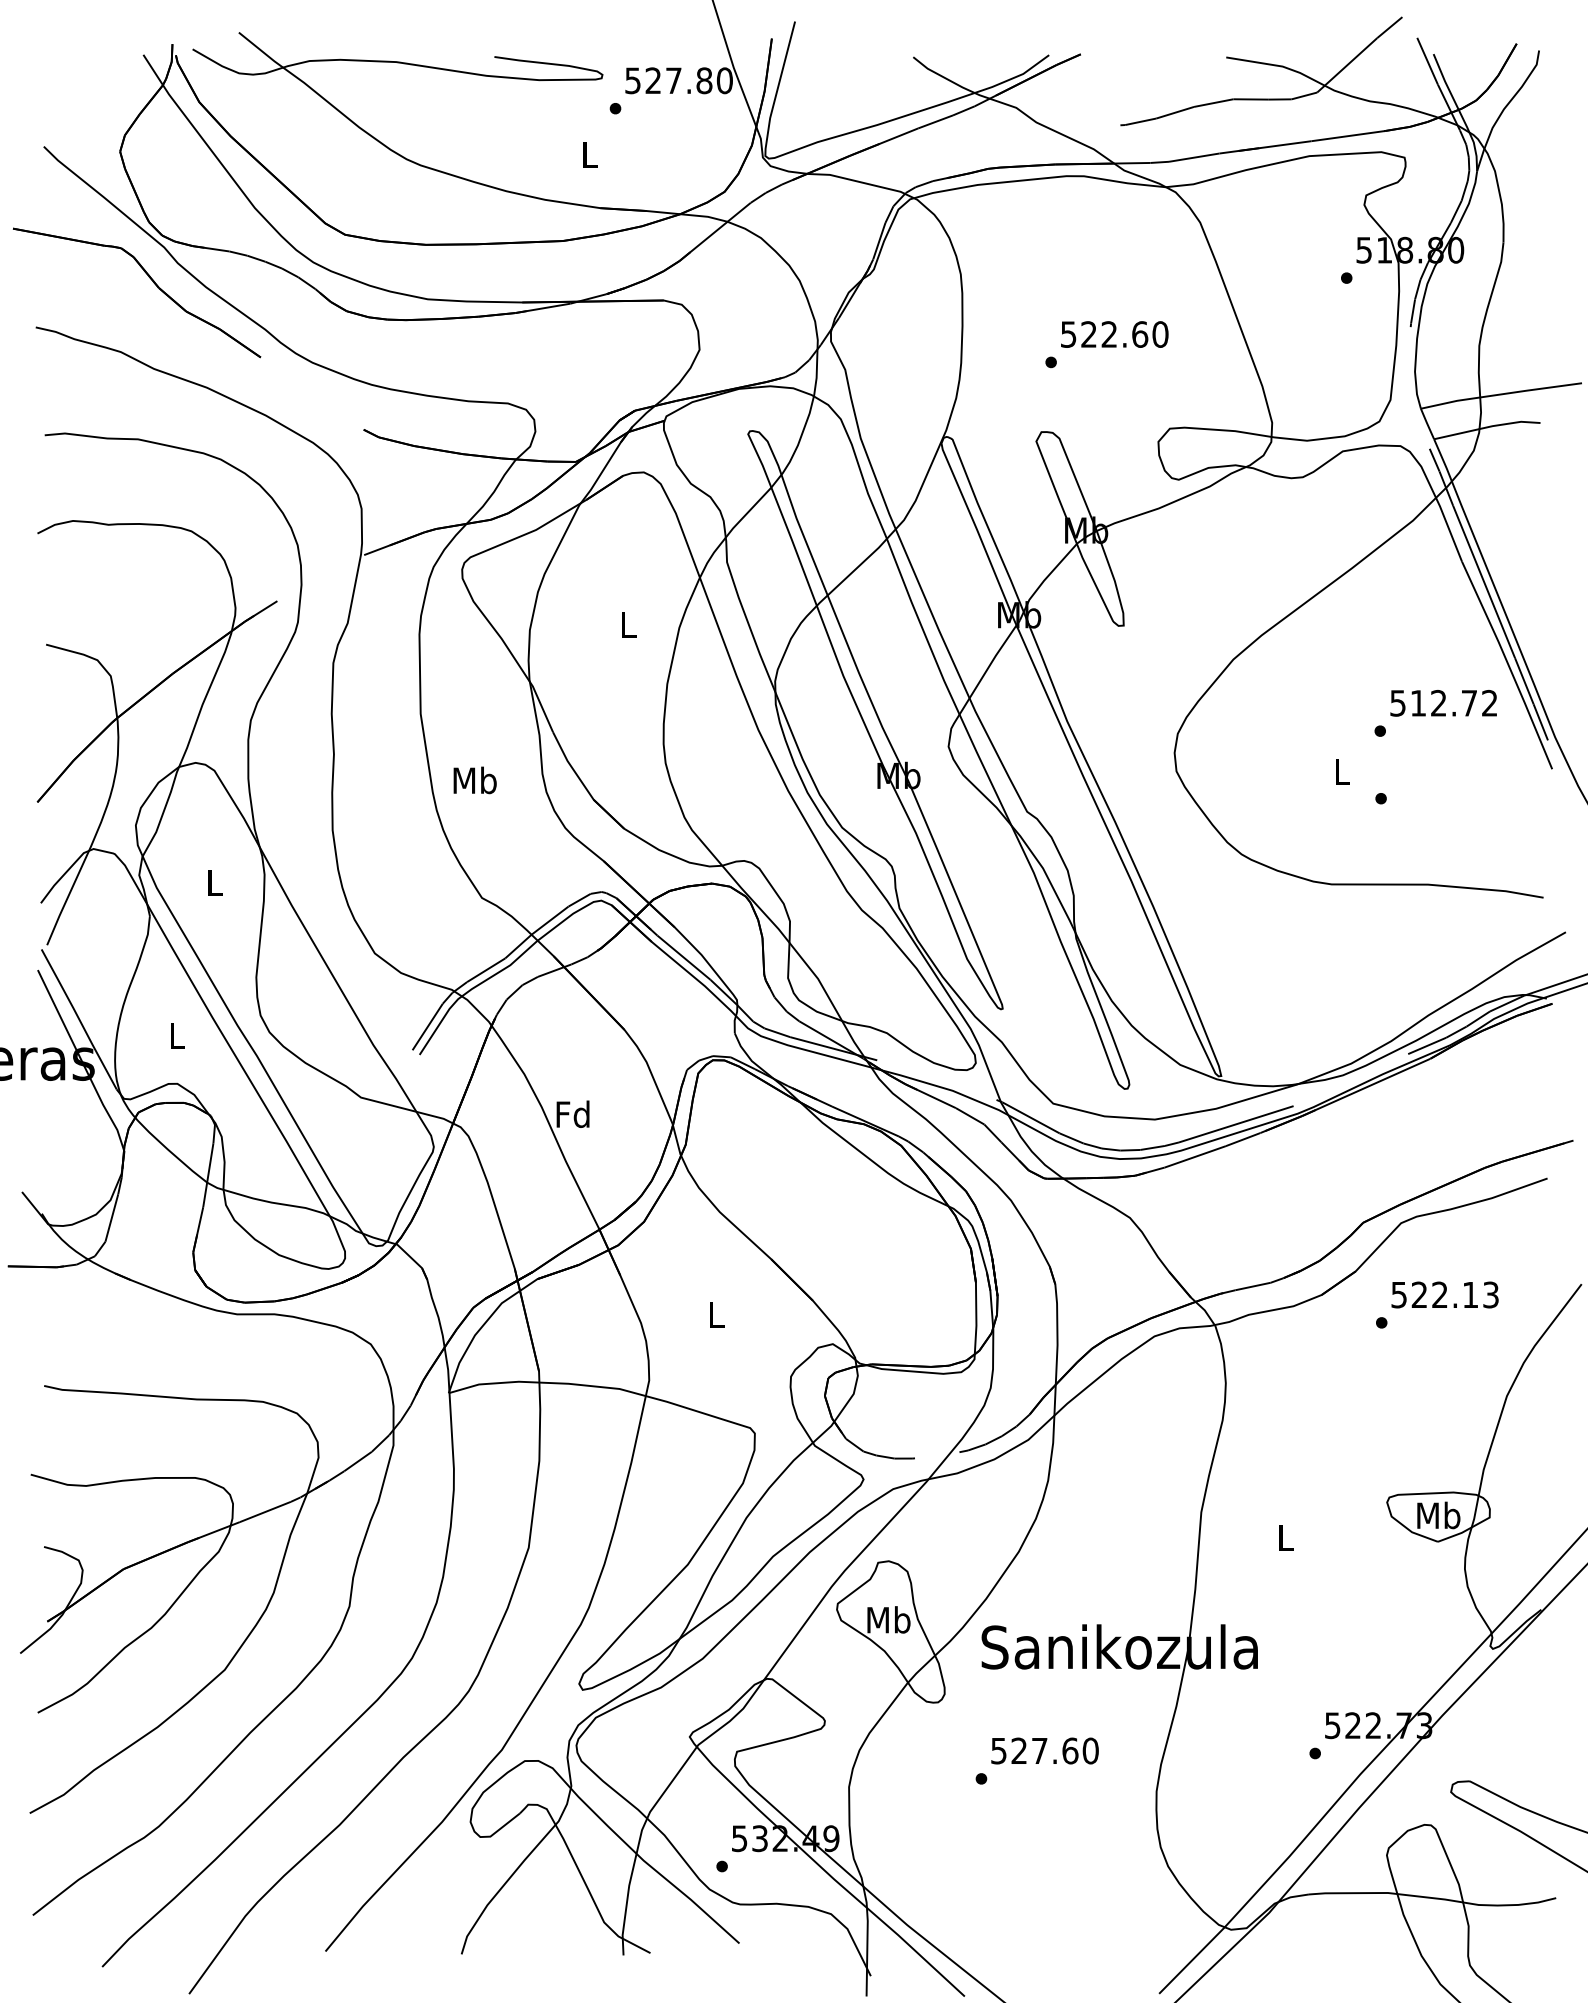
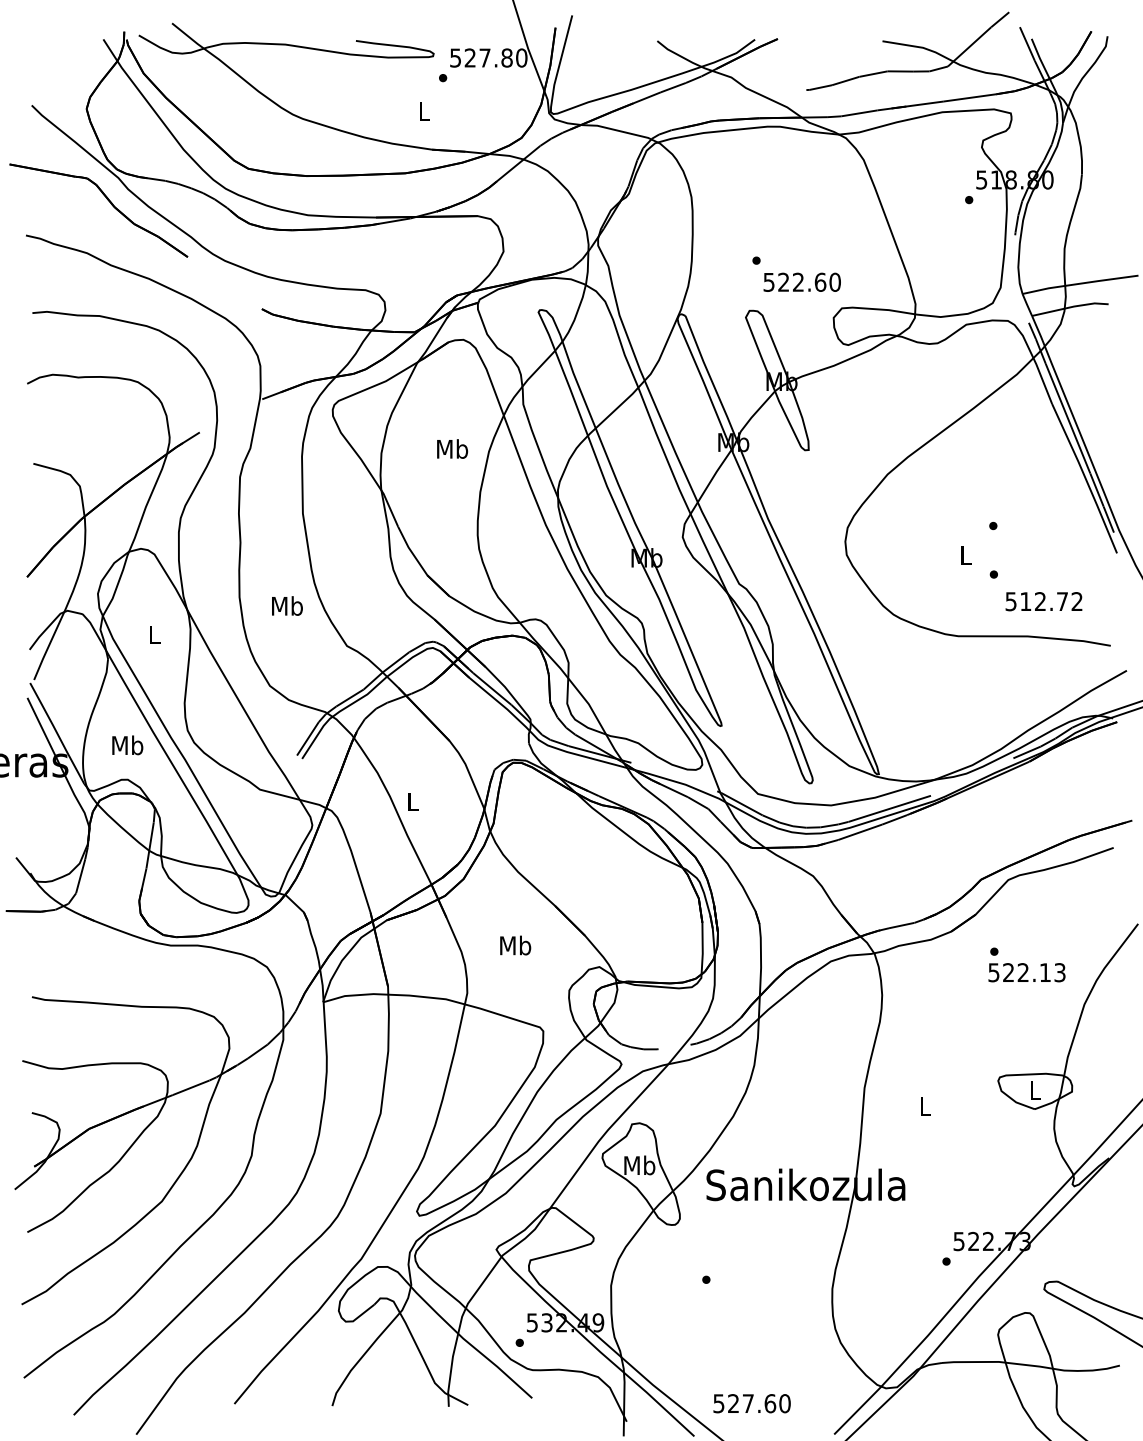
text: (1114, 334) -> (802, 282), moved
text: (628, 623) -> (452, 448), L -> Mb
text: (1443, 703) -> (1043, 601), moved
text: (474, 780) -> (286, 606), moved
text: (176, 1035) -> (127, 744), L -> Mb
text: (572, 1113) -> (412, 801), Fd -> L
text: (1444, 1294) -> (1026, 972), moved
text: (715, 1313) -> (515, 944), L -> Mb
text: (1438, 1515) -> (1035, 1090), Mb -> L
text: (1044, 1750) -> (751, 1403), moved

